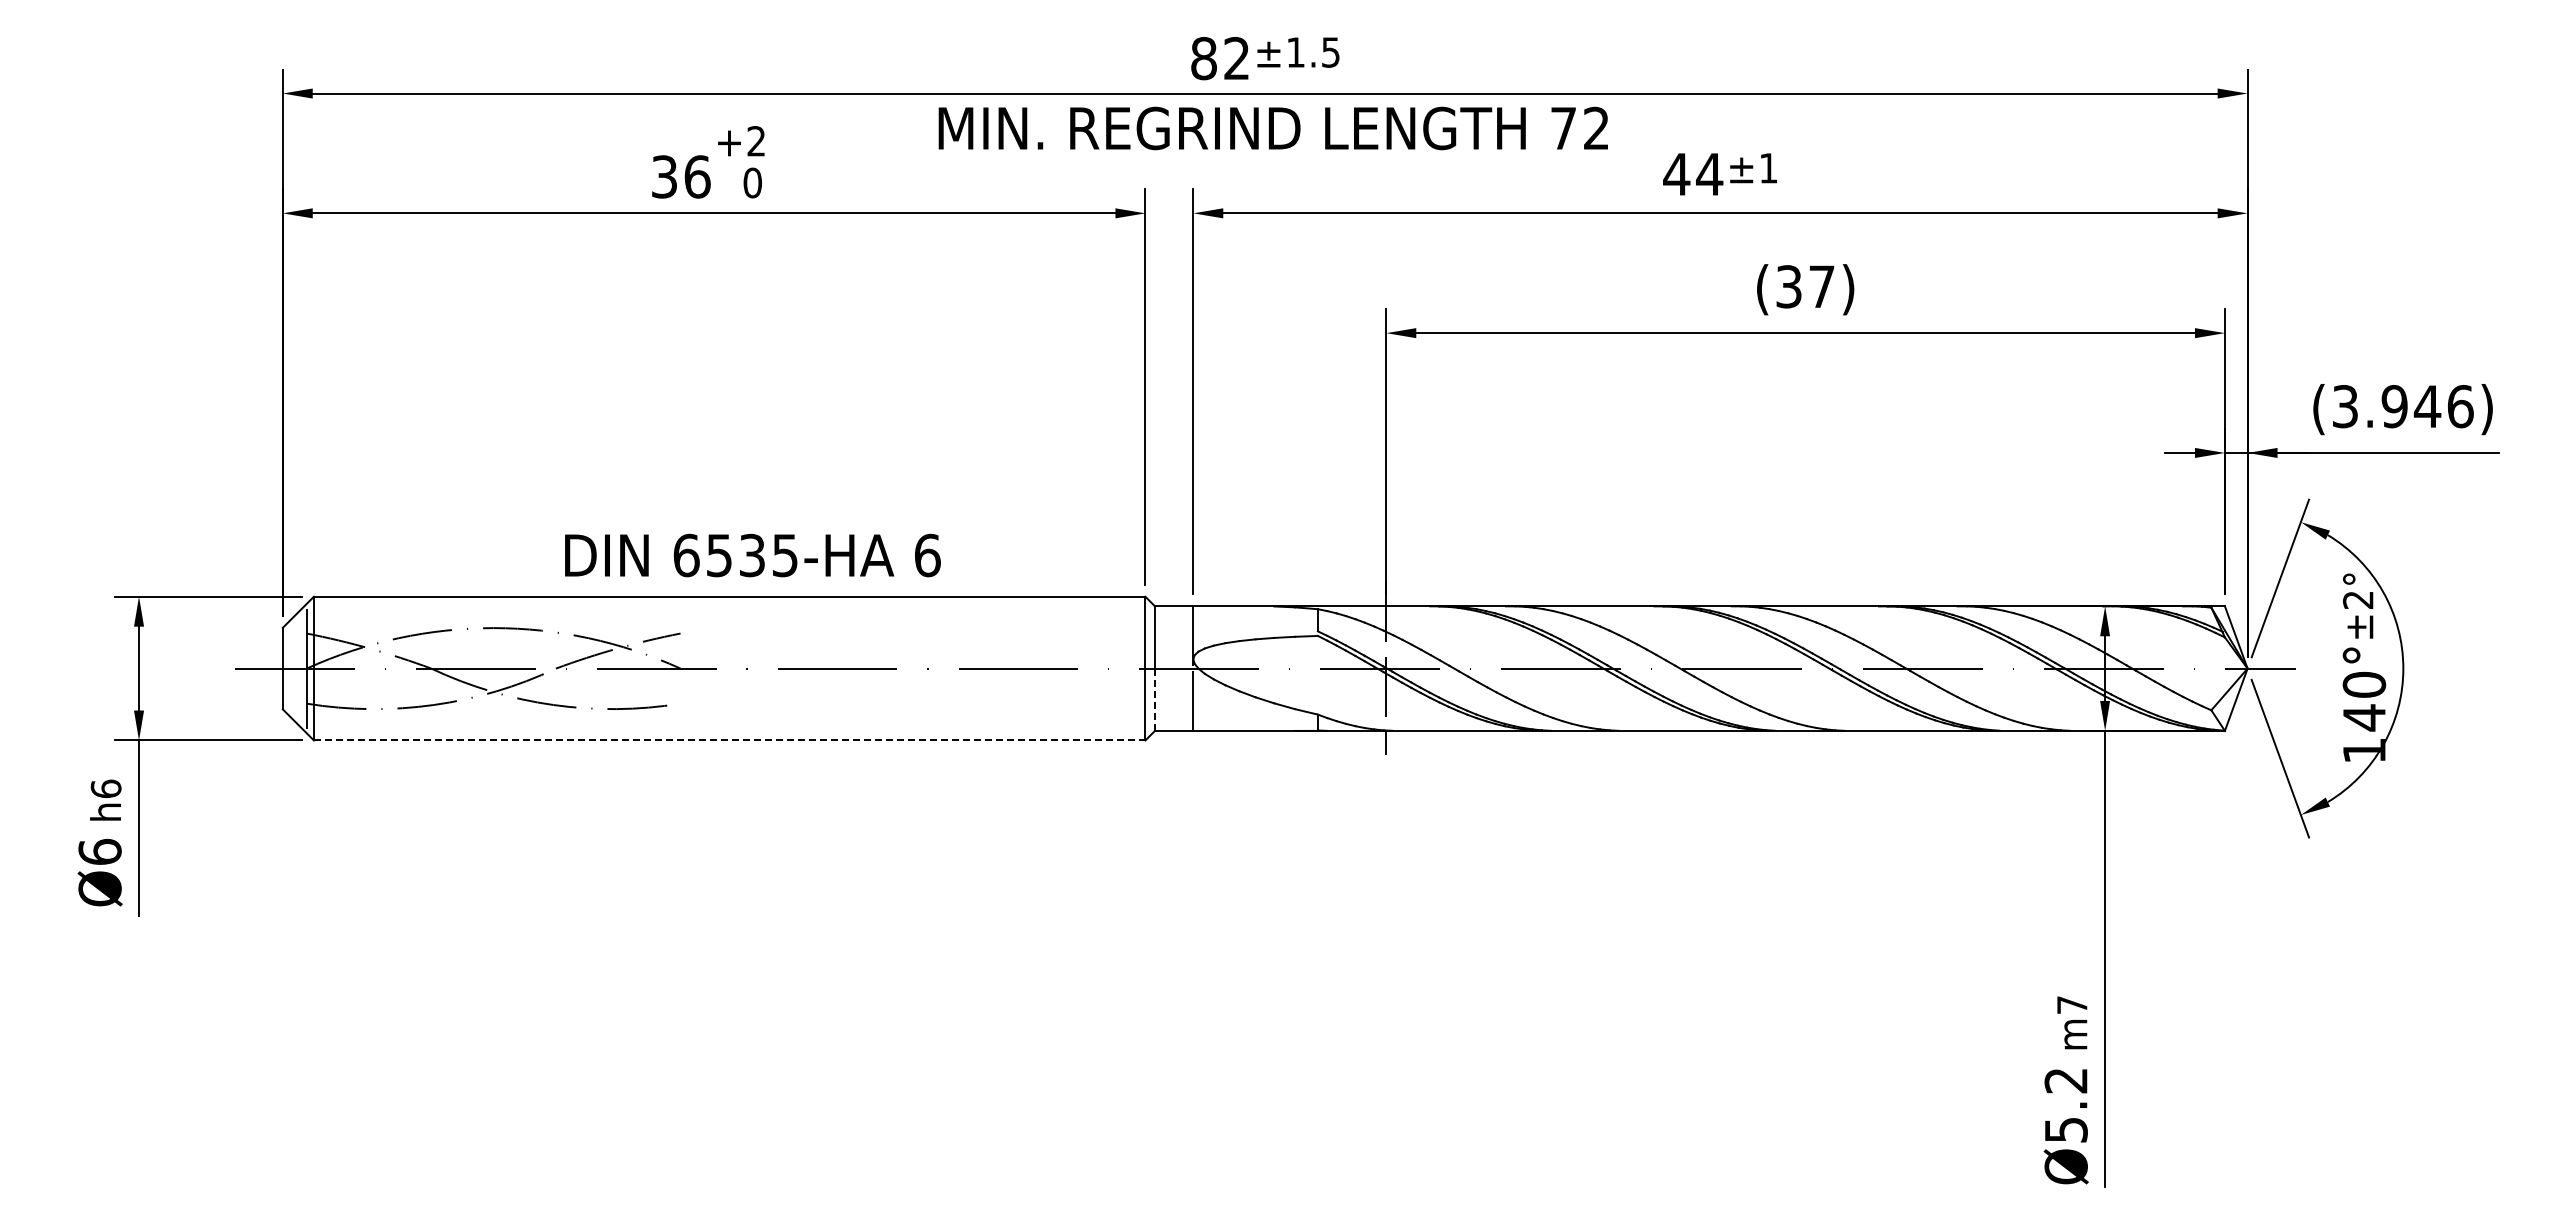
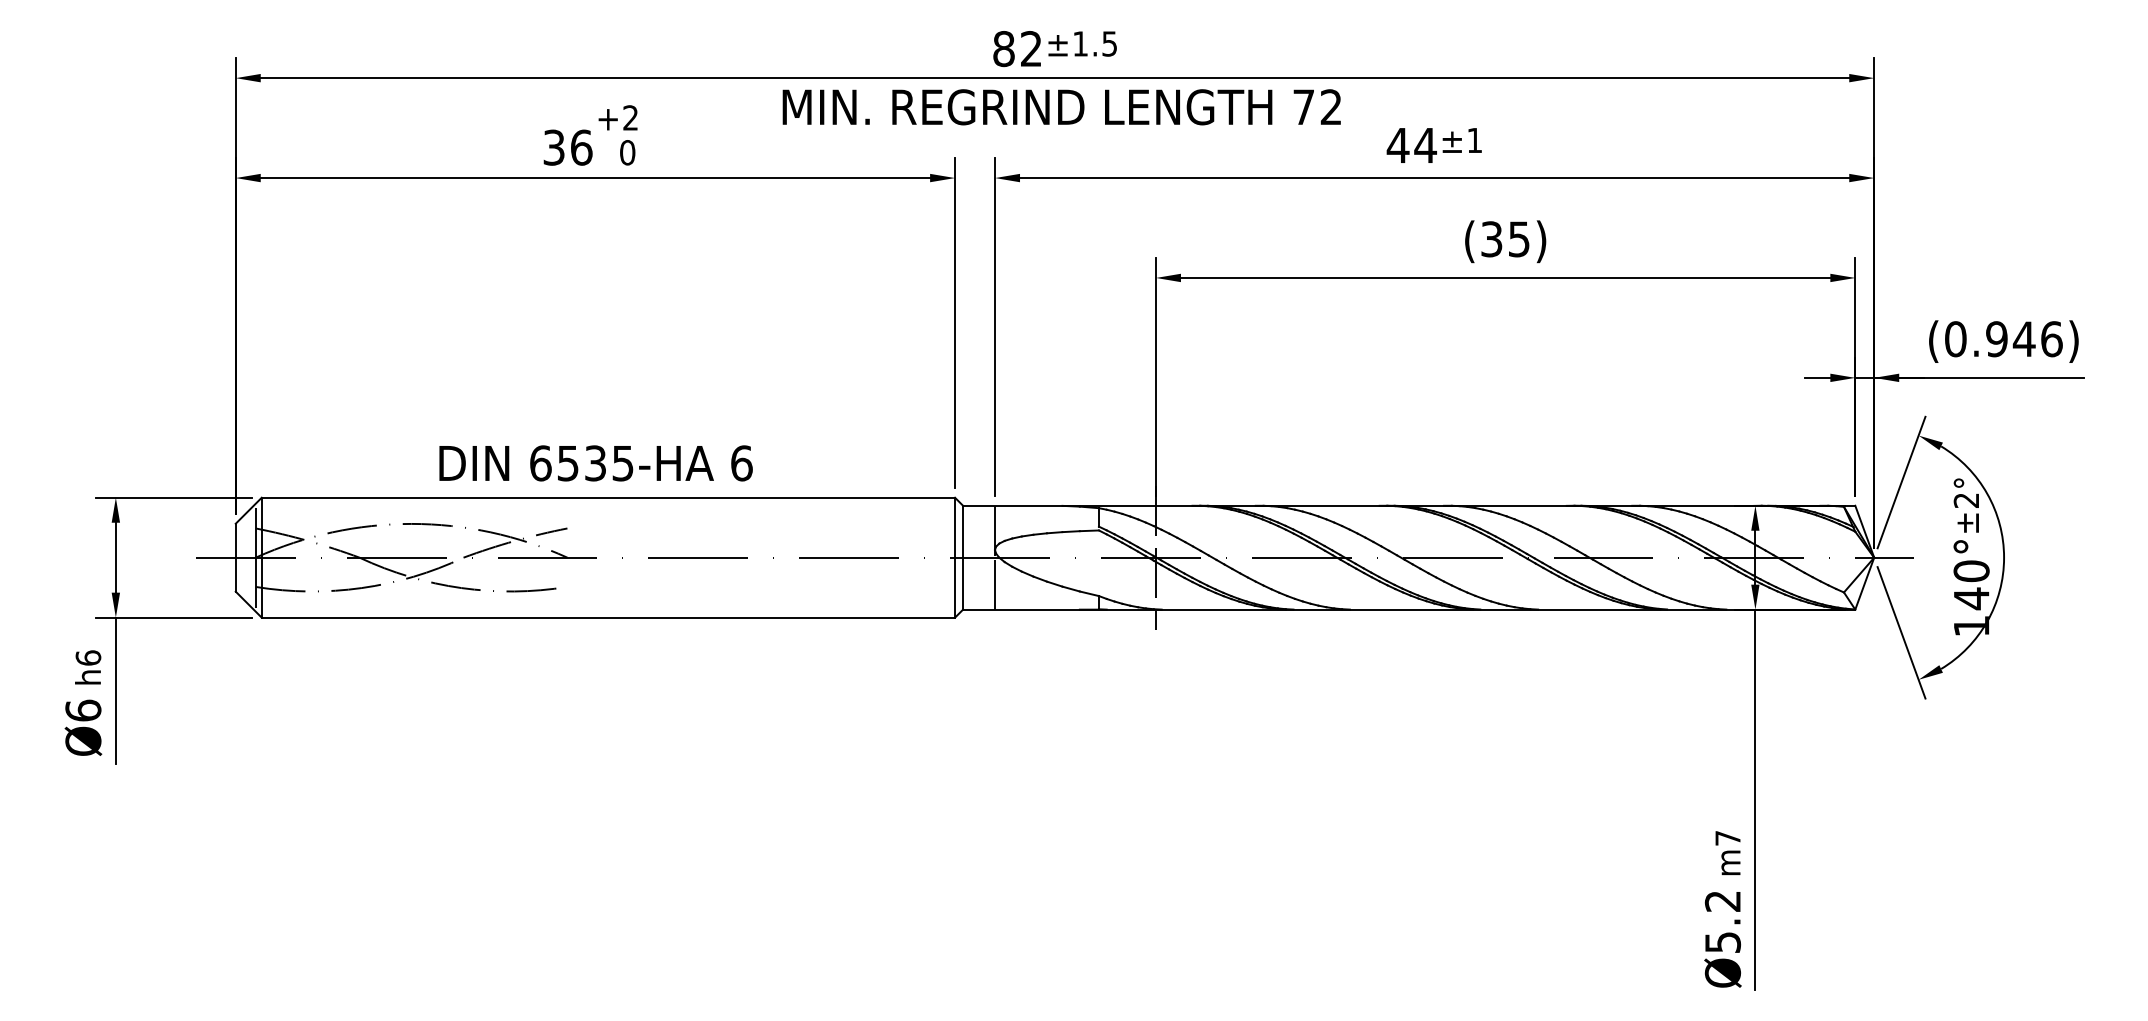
text: (1821, 286) -> (1518, 239), (37) -> (35)
text: (2345, 406) -> (1955, 339), (3.946) -> (0.946)
text: (752, 555) -> (595, 463), moved
line: (1154, 699) -> (962, 583), dashed -> solid
line: (729, 740) -> (608, 617), dashed -> solid

